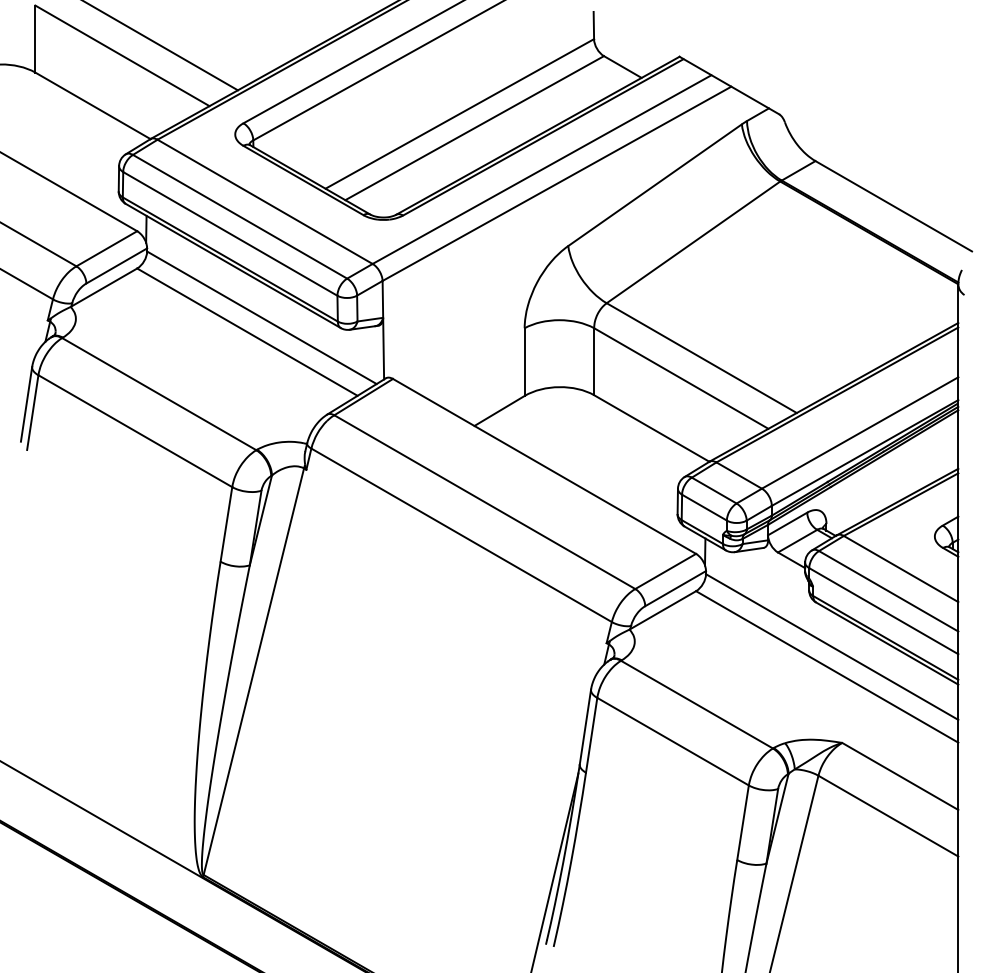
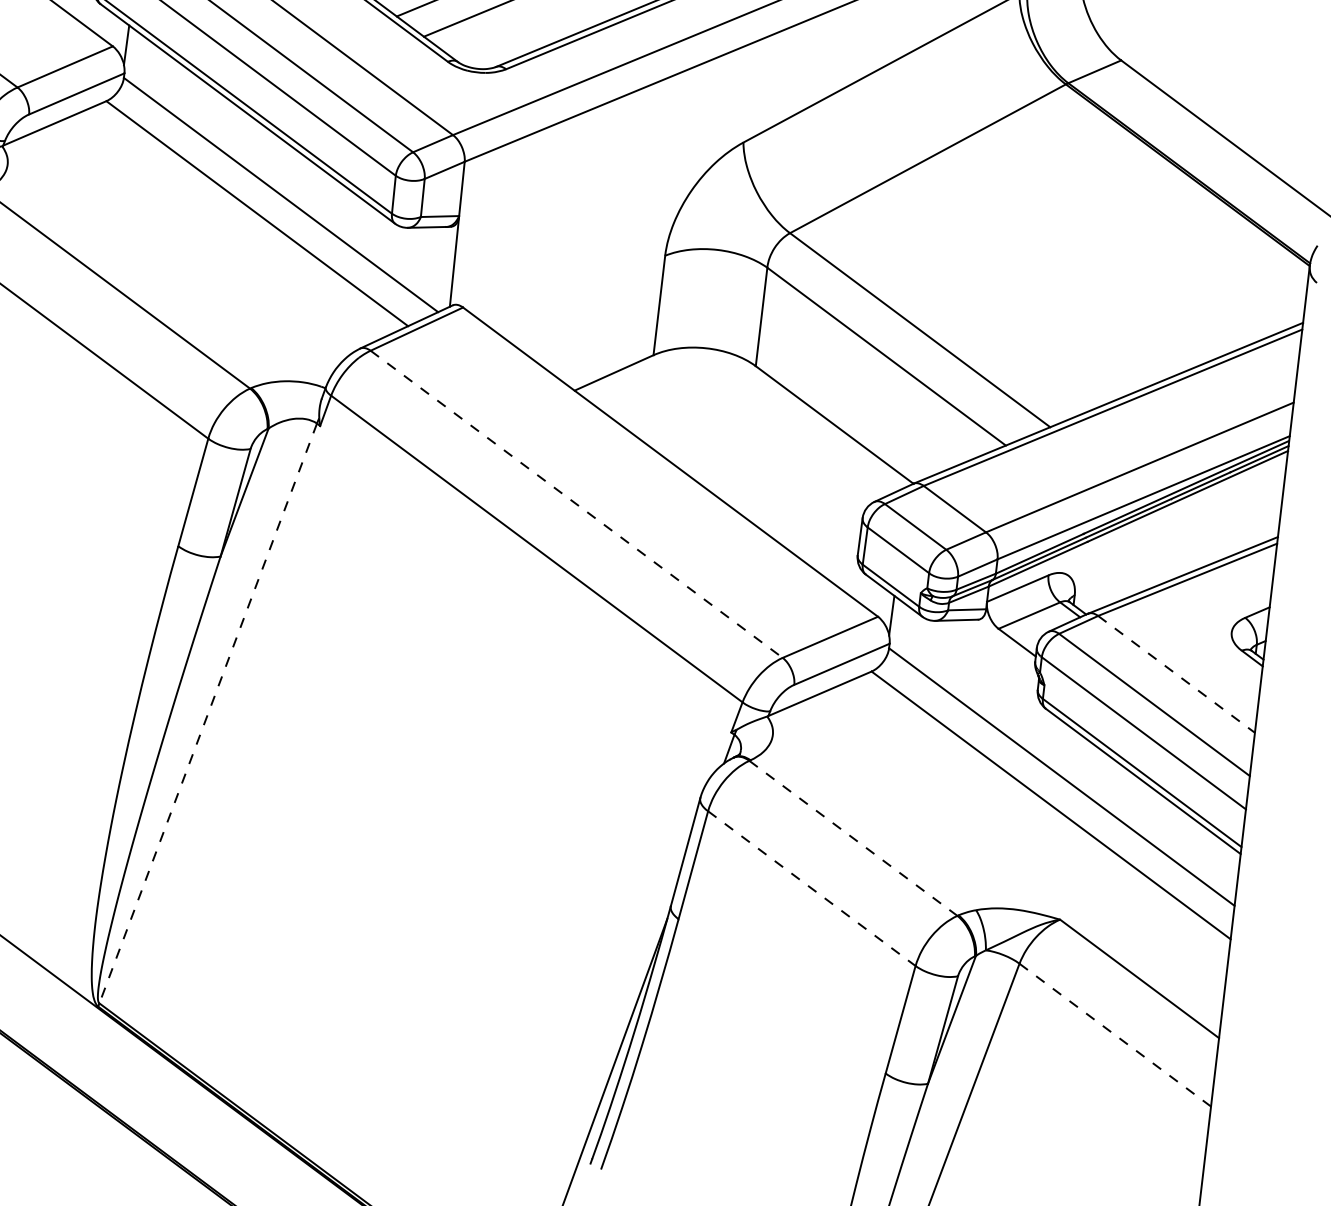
line: (484, 502) -> (576, 504), solid -> dashed
line: (901, 569) -> (1177, 675), solid -> dashed
line: (253, 672) -> (207, 714), solid -> dashed
line: (697, 704) -> (854, 838), solid -> dashed
line: (673, 741) -> (812, 888), solid -> dashed
line: (888, 816) -> (1115, 1035), solid -> dashed

